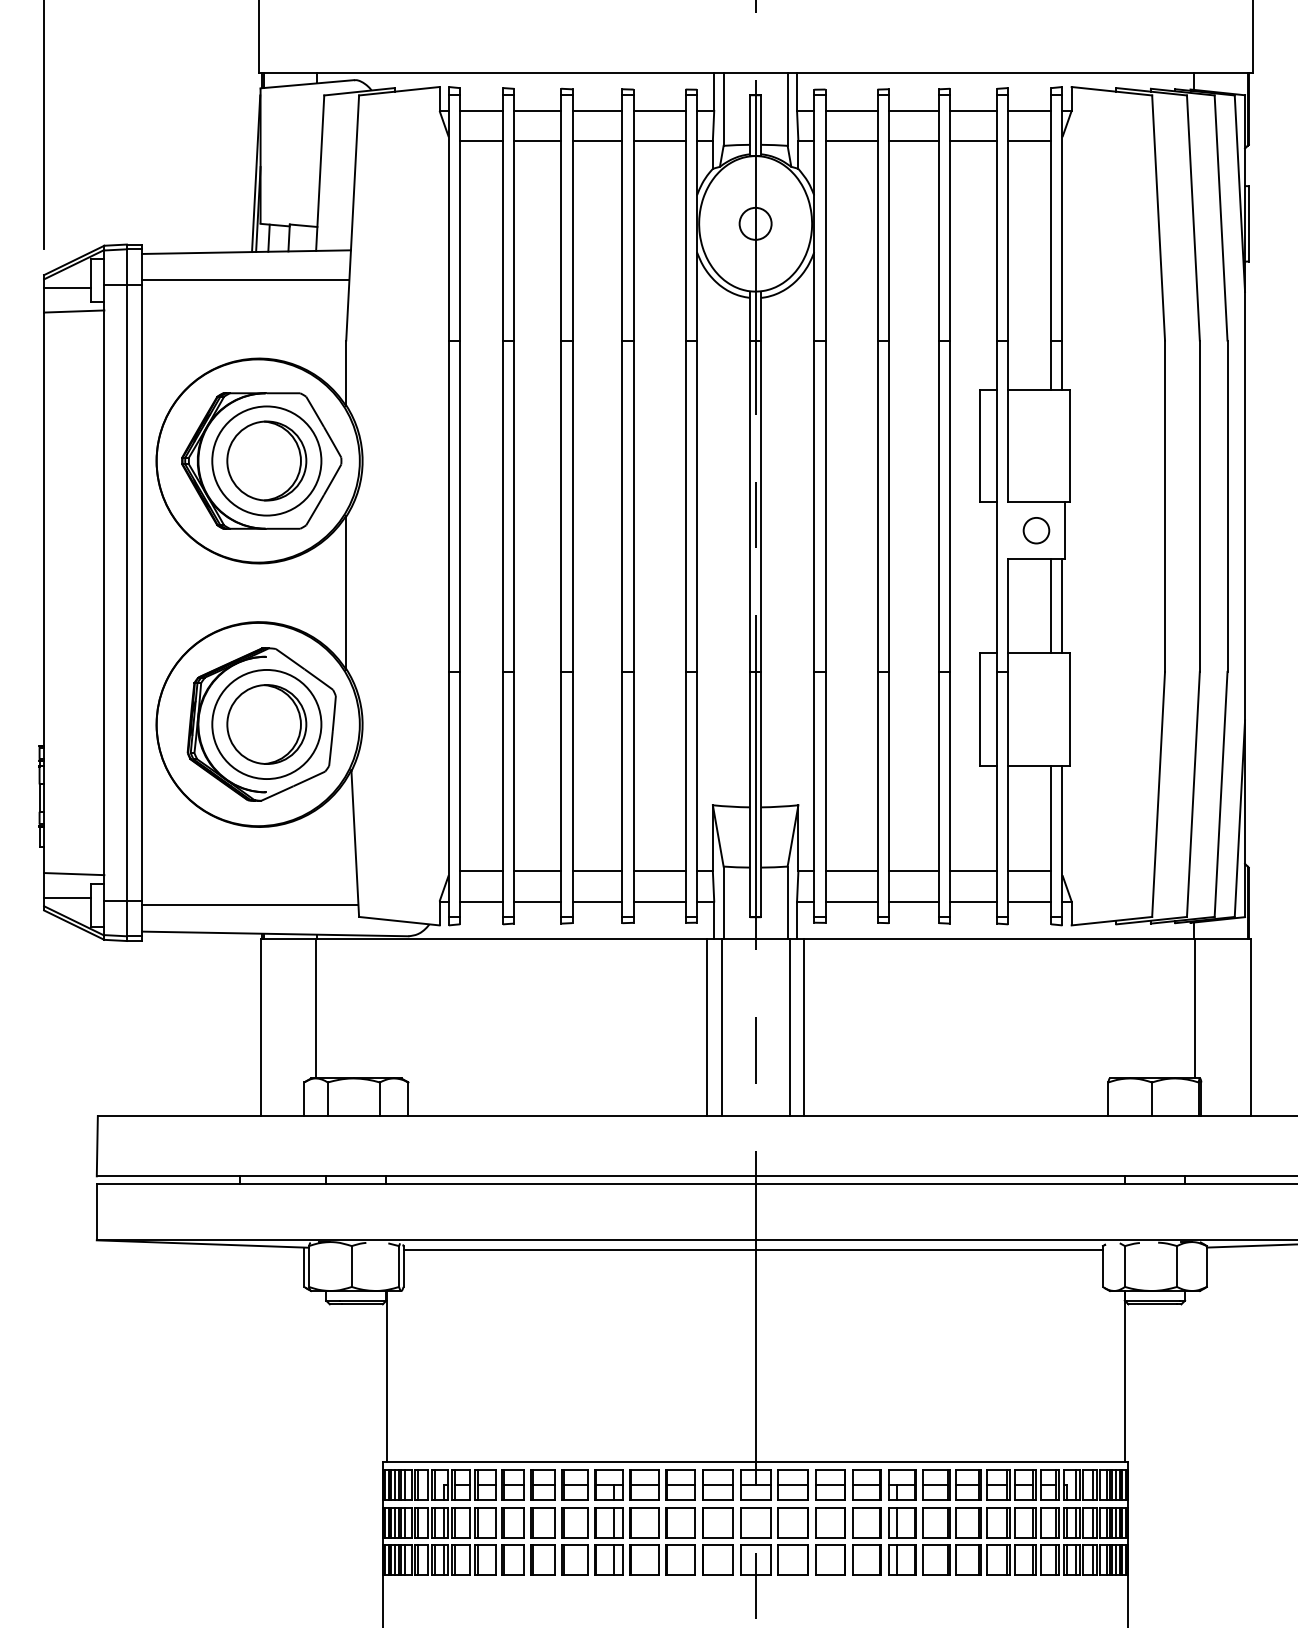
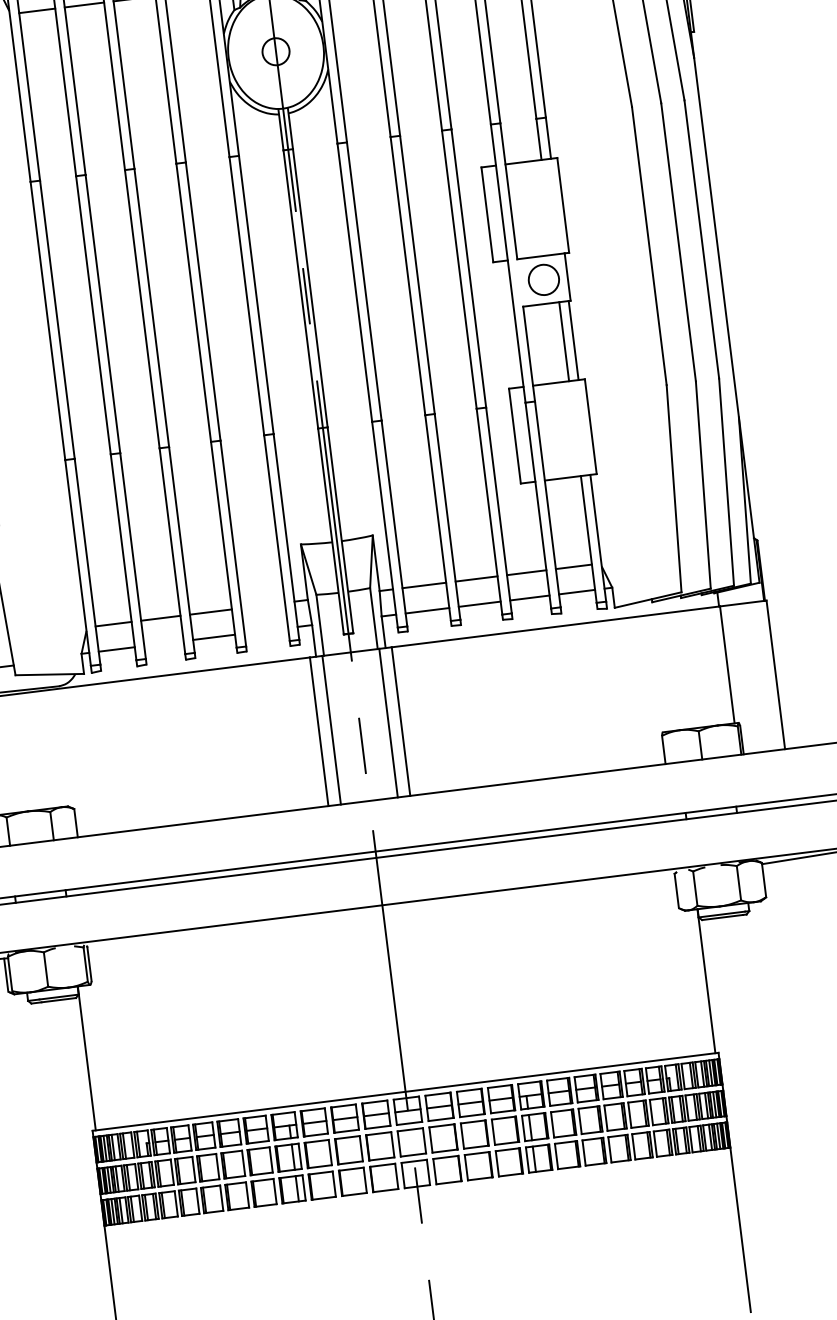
circle: (1036, 530) -> (543, 279), size x1.4
line: (659, 871) -> (263, 605), removed
line: (537, 901) -> (163, 643), removed
line: (659, 901) -> (266, 630), removed
line: (752, 1250) -> (380, 914), removed

